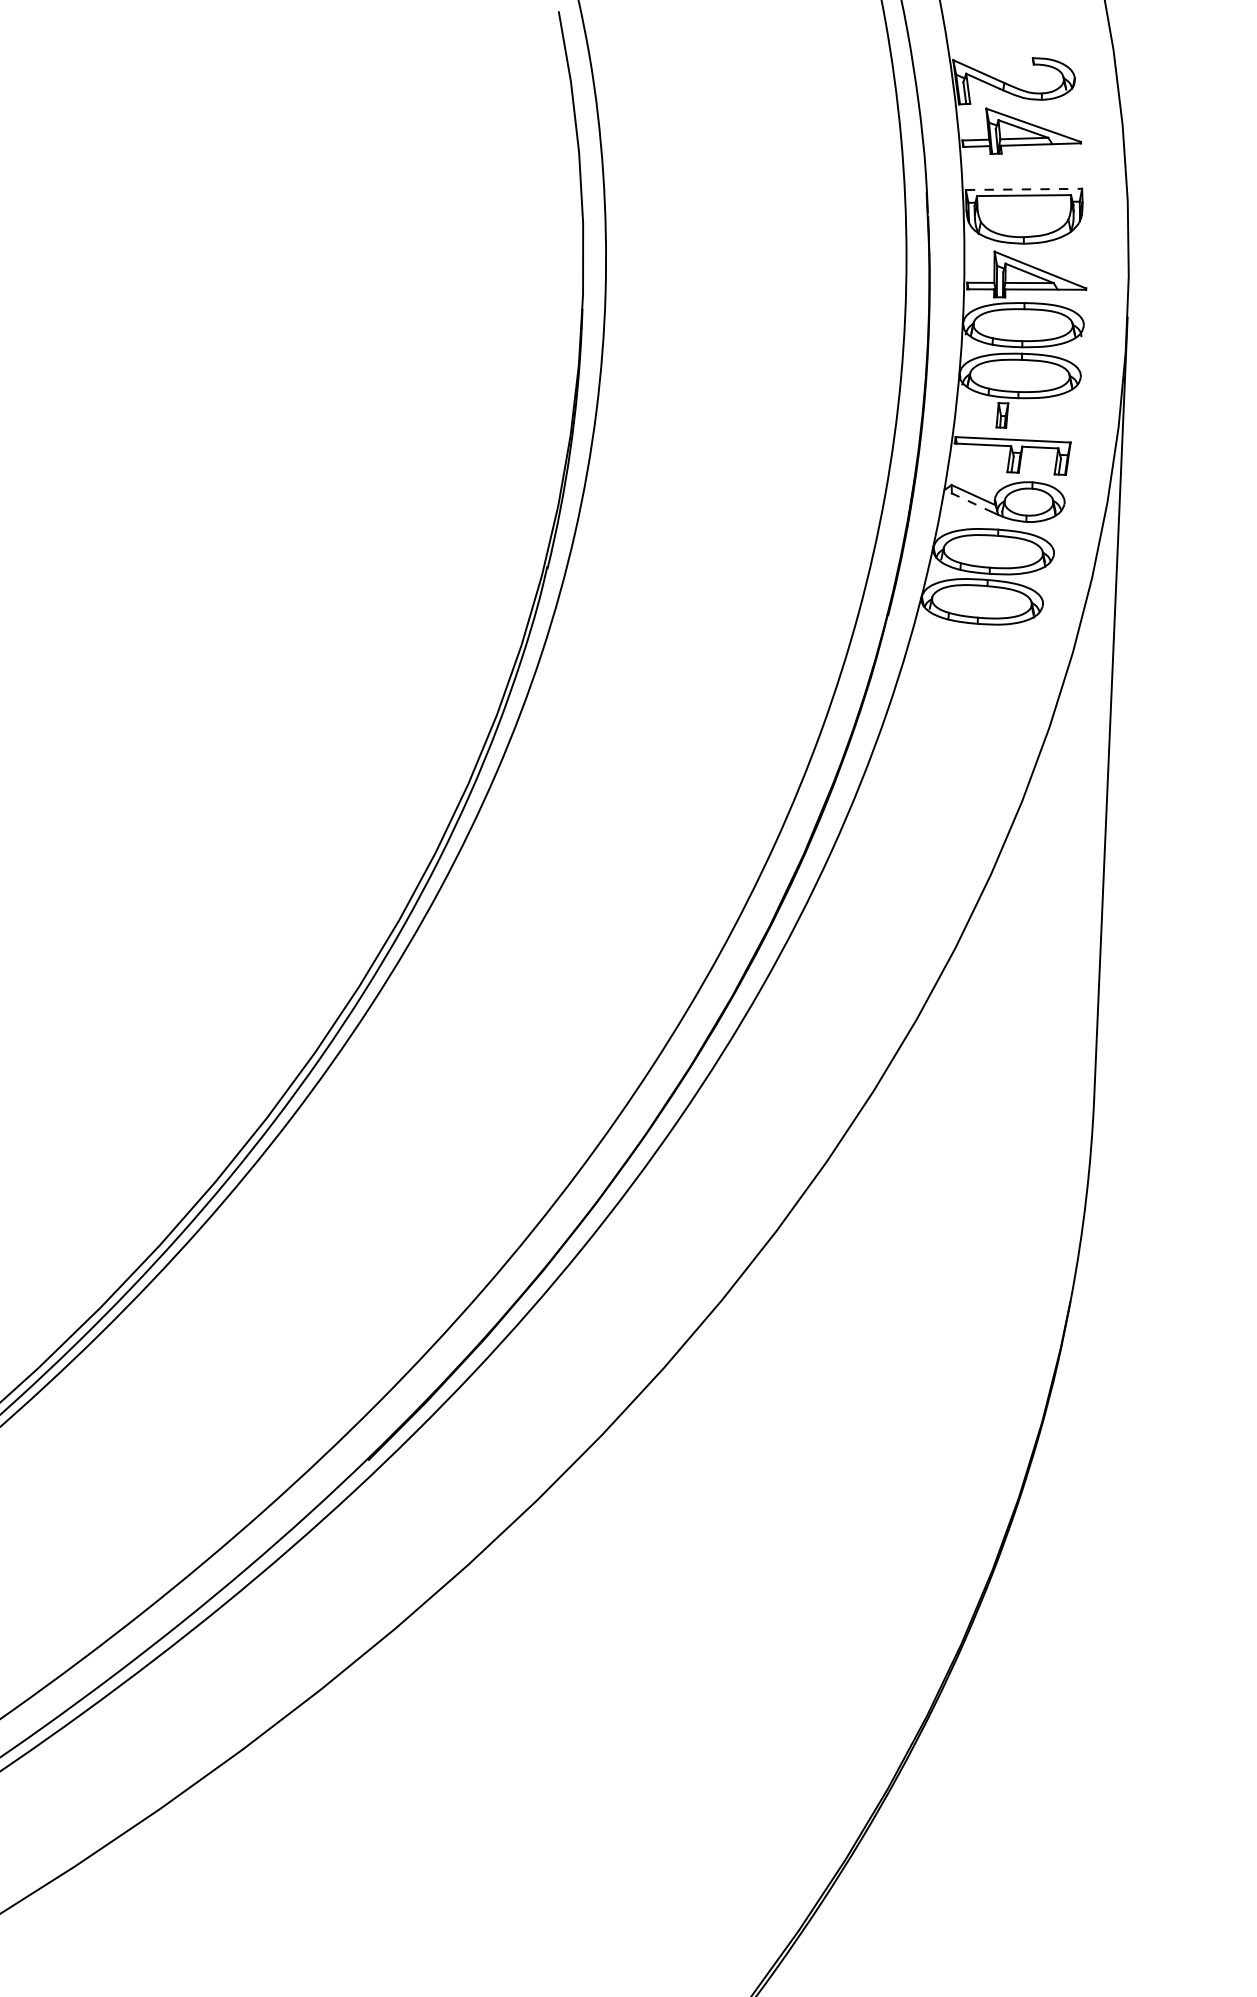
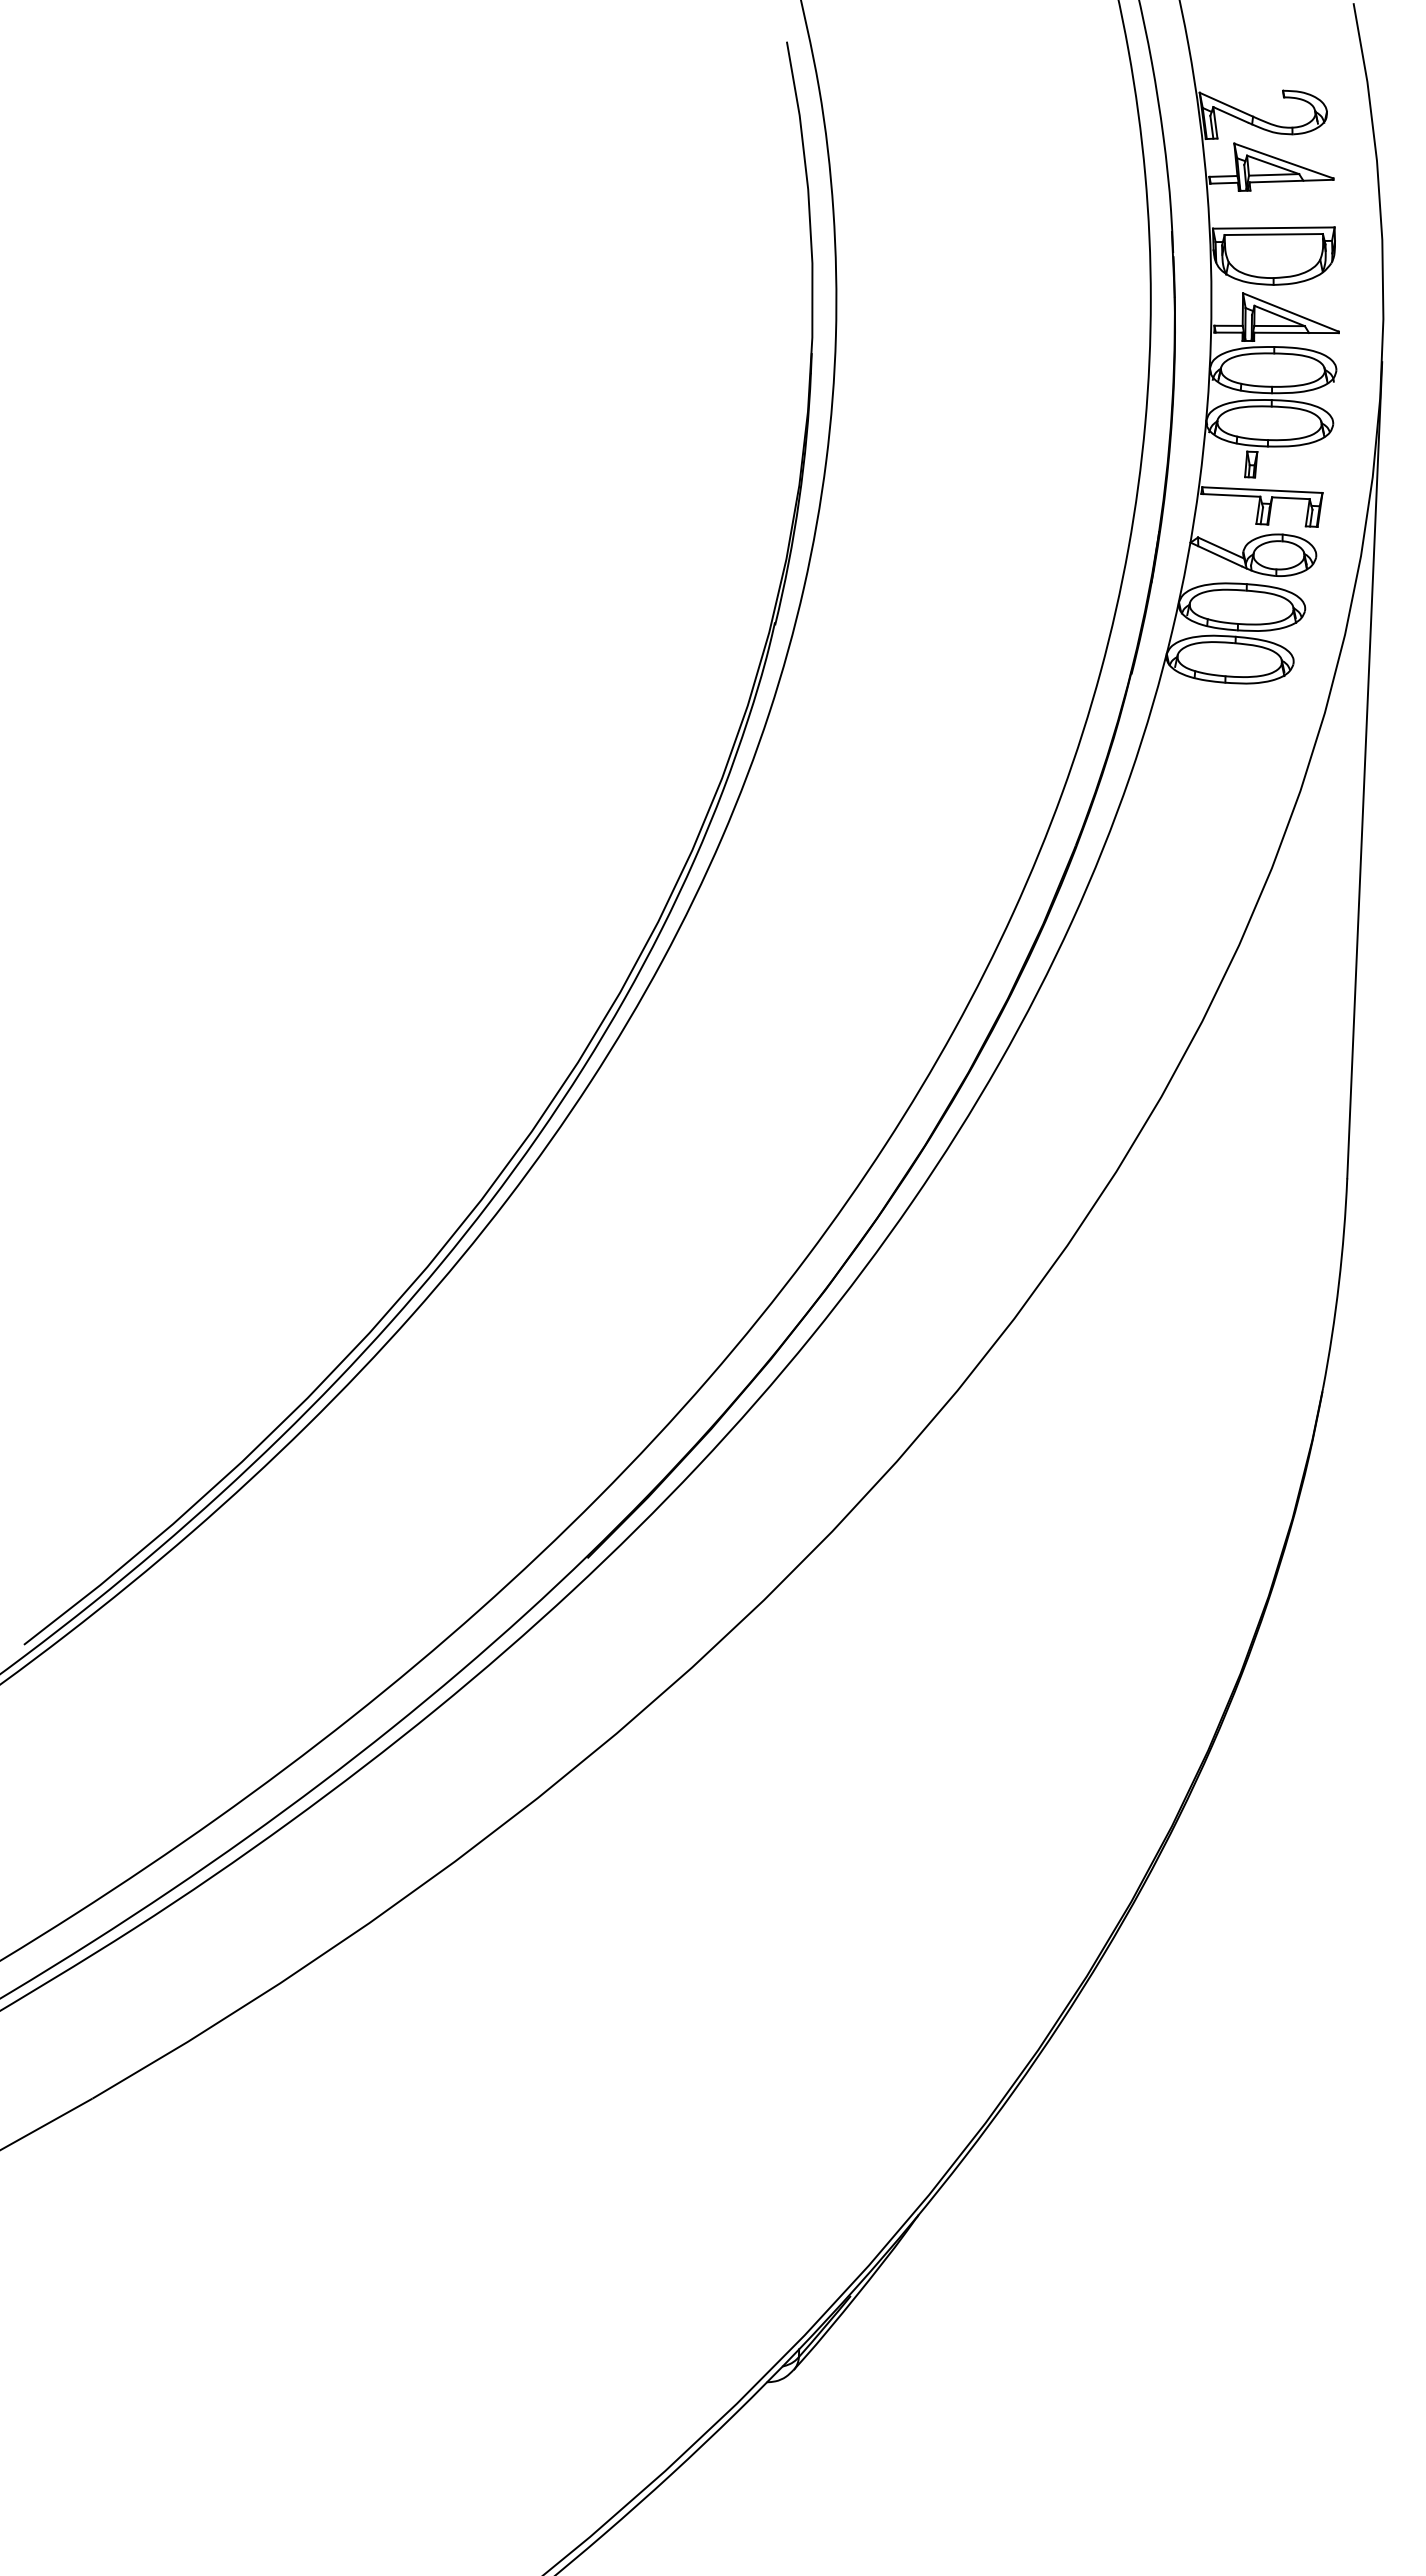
line: (1023, 189) -> (1273, 228), dashed -> solid
line: (968, 501) -> (1215, 554), dashed -> solid

